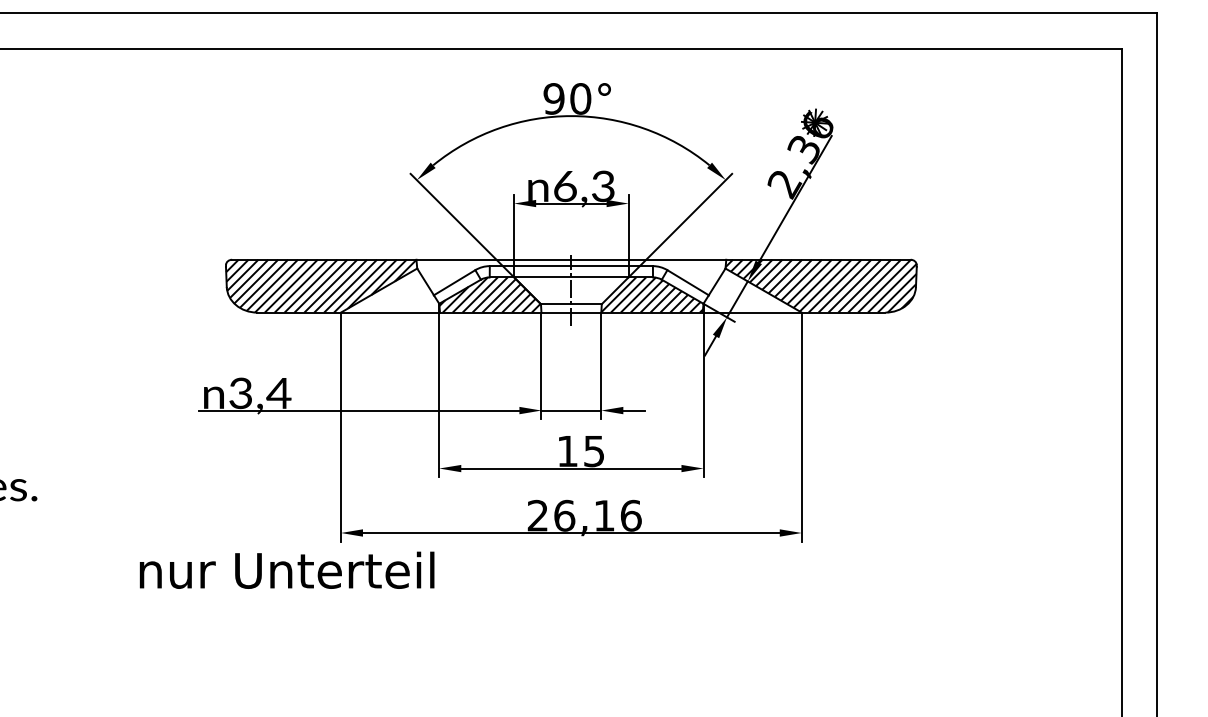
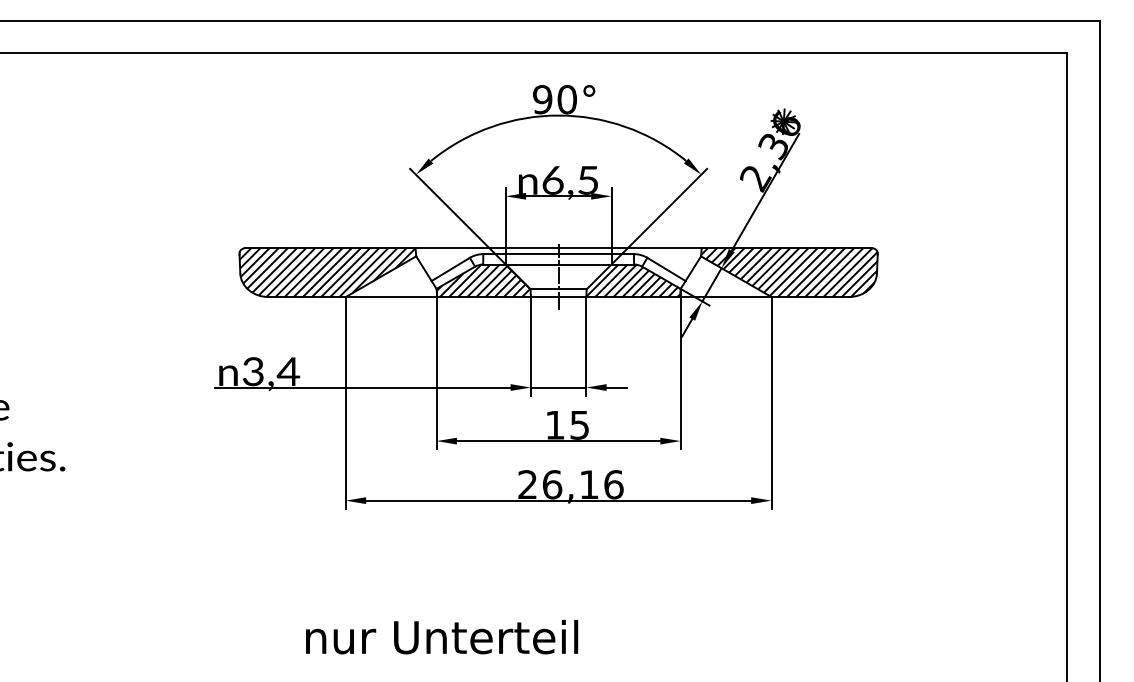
text: (602, 186) -> (587, 180), 6,3 -> 6,5
text: (287, 570) -> (442, 637), moved

